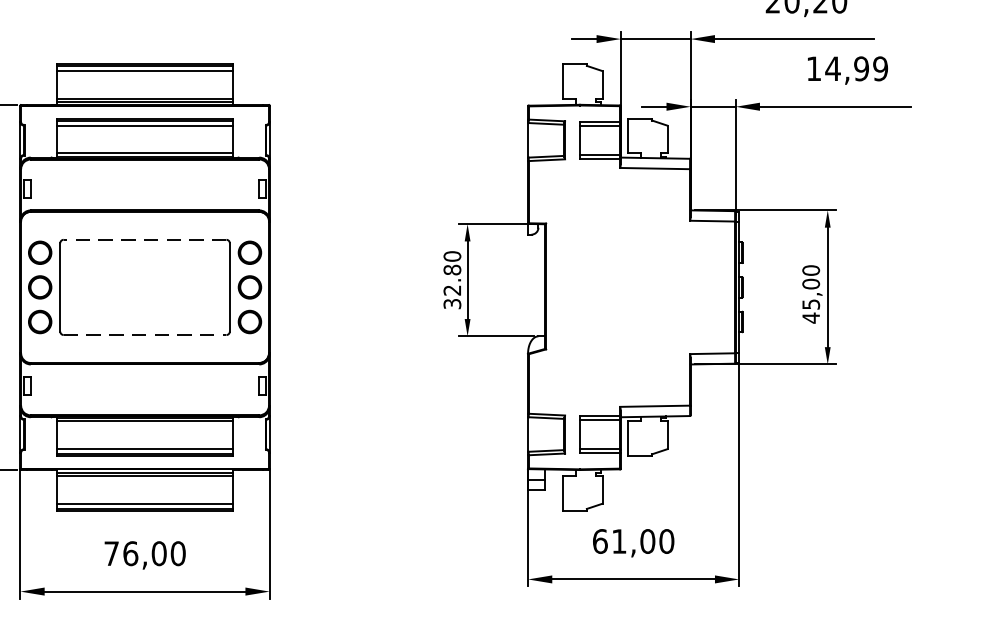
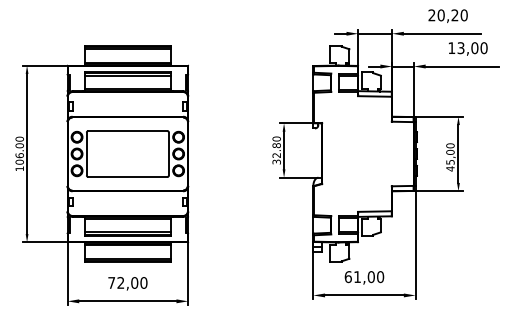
text: (856, 69) -> (472, 48), 14,99 -> 13,00
line: (144, 238) -> (127, 130), dashed -> solid
line: (146, 335) -> (128, 177), dashed -> solid
text: (129, 552) -> (120, 282), 76,00 -> 72,00

